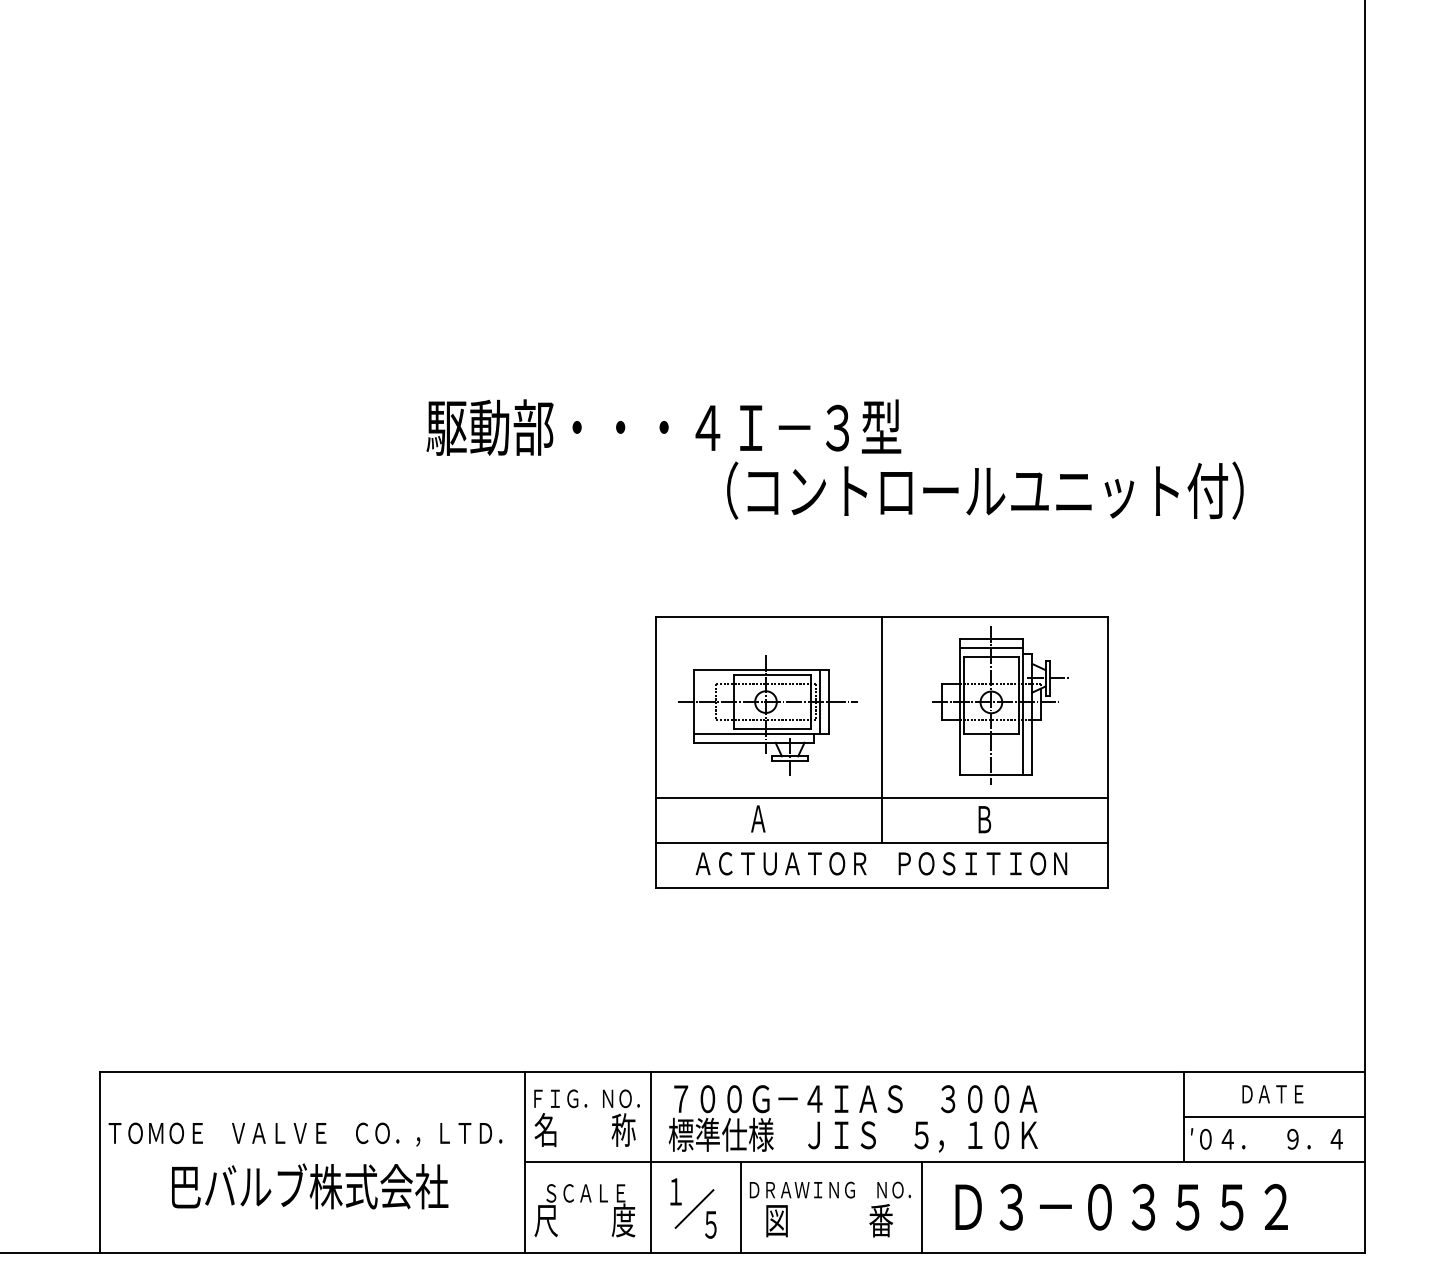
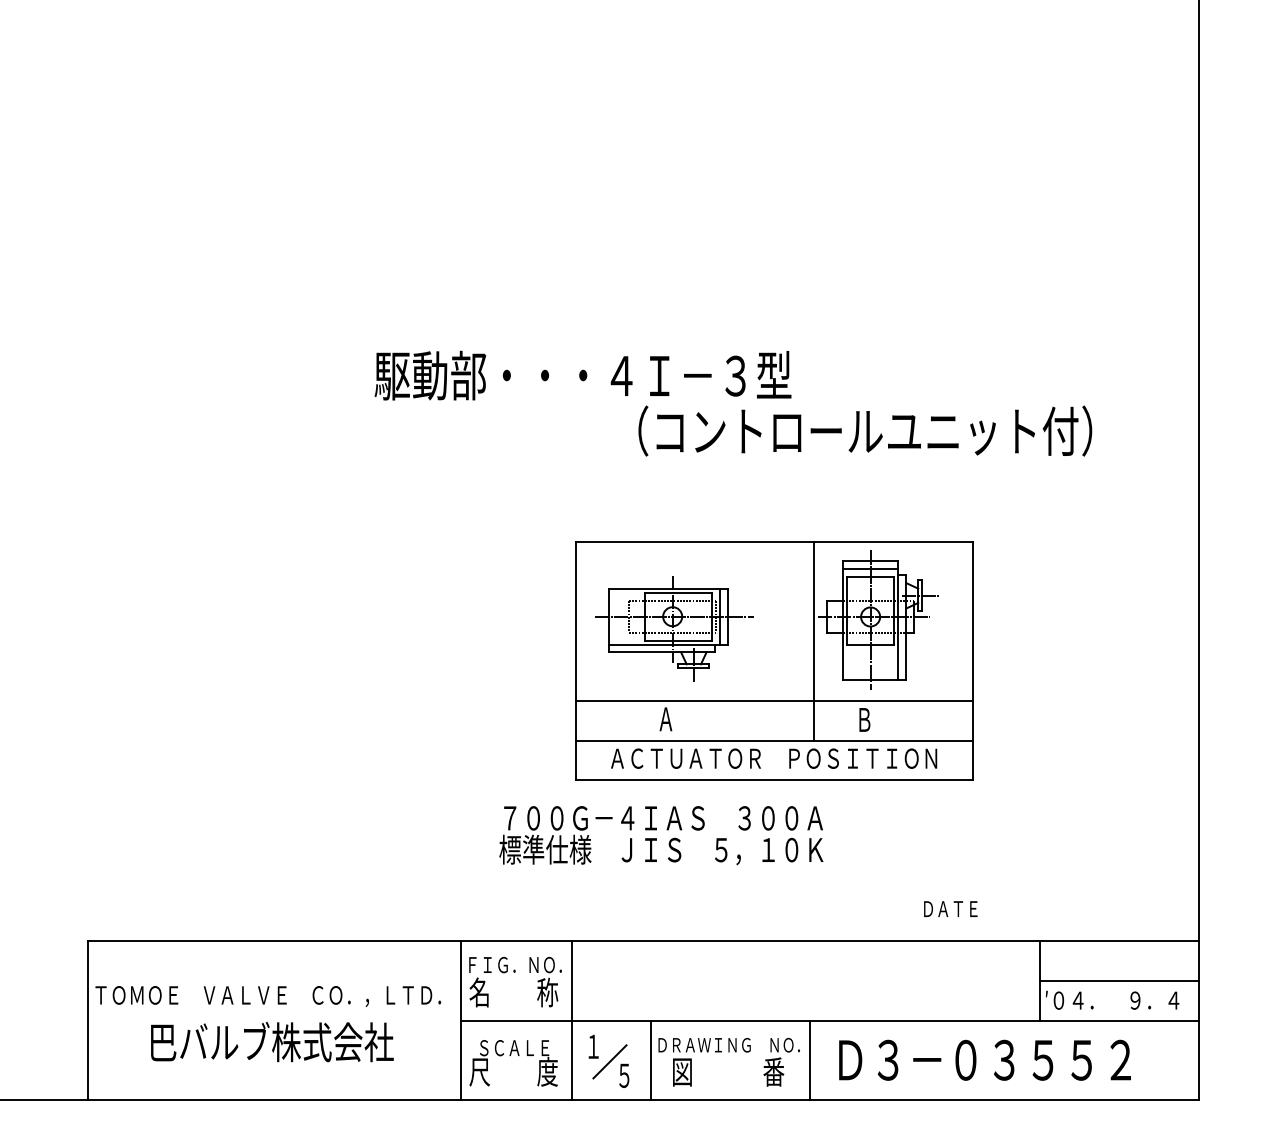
line: (881, 730) -> (813, 641), moved
text: (1272, 1093) -> (950, 908), moved
text: (853, 1118) -> (661, 835), moved

